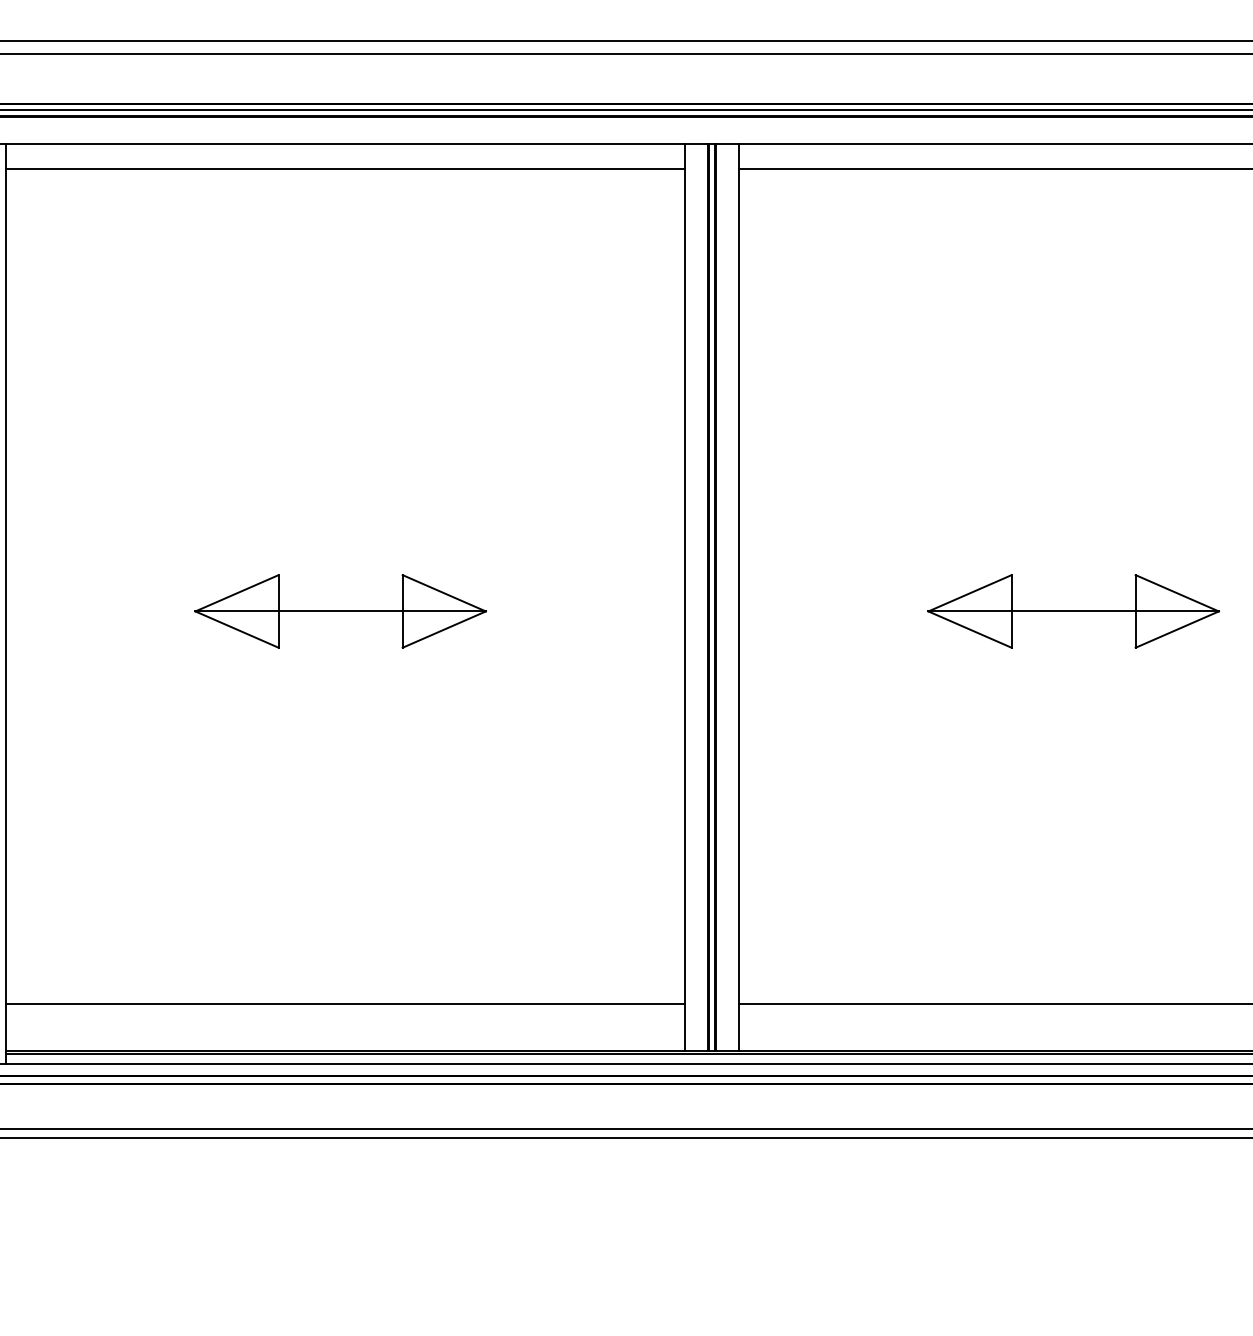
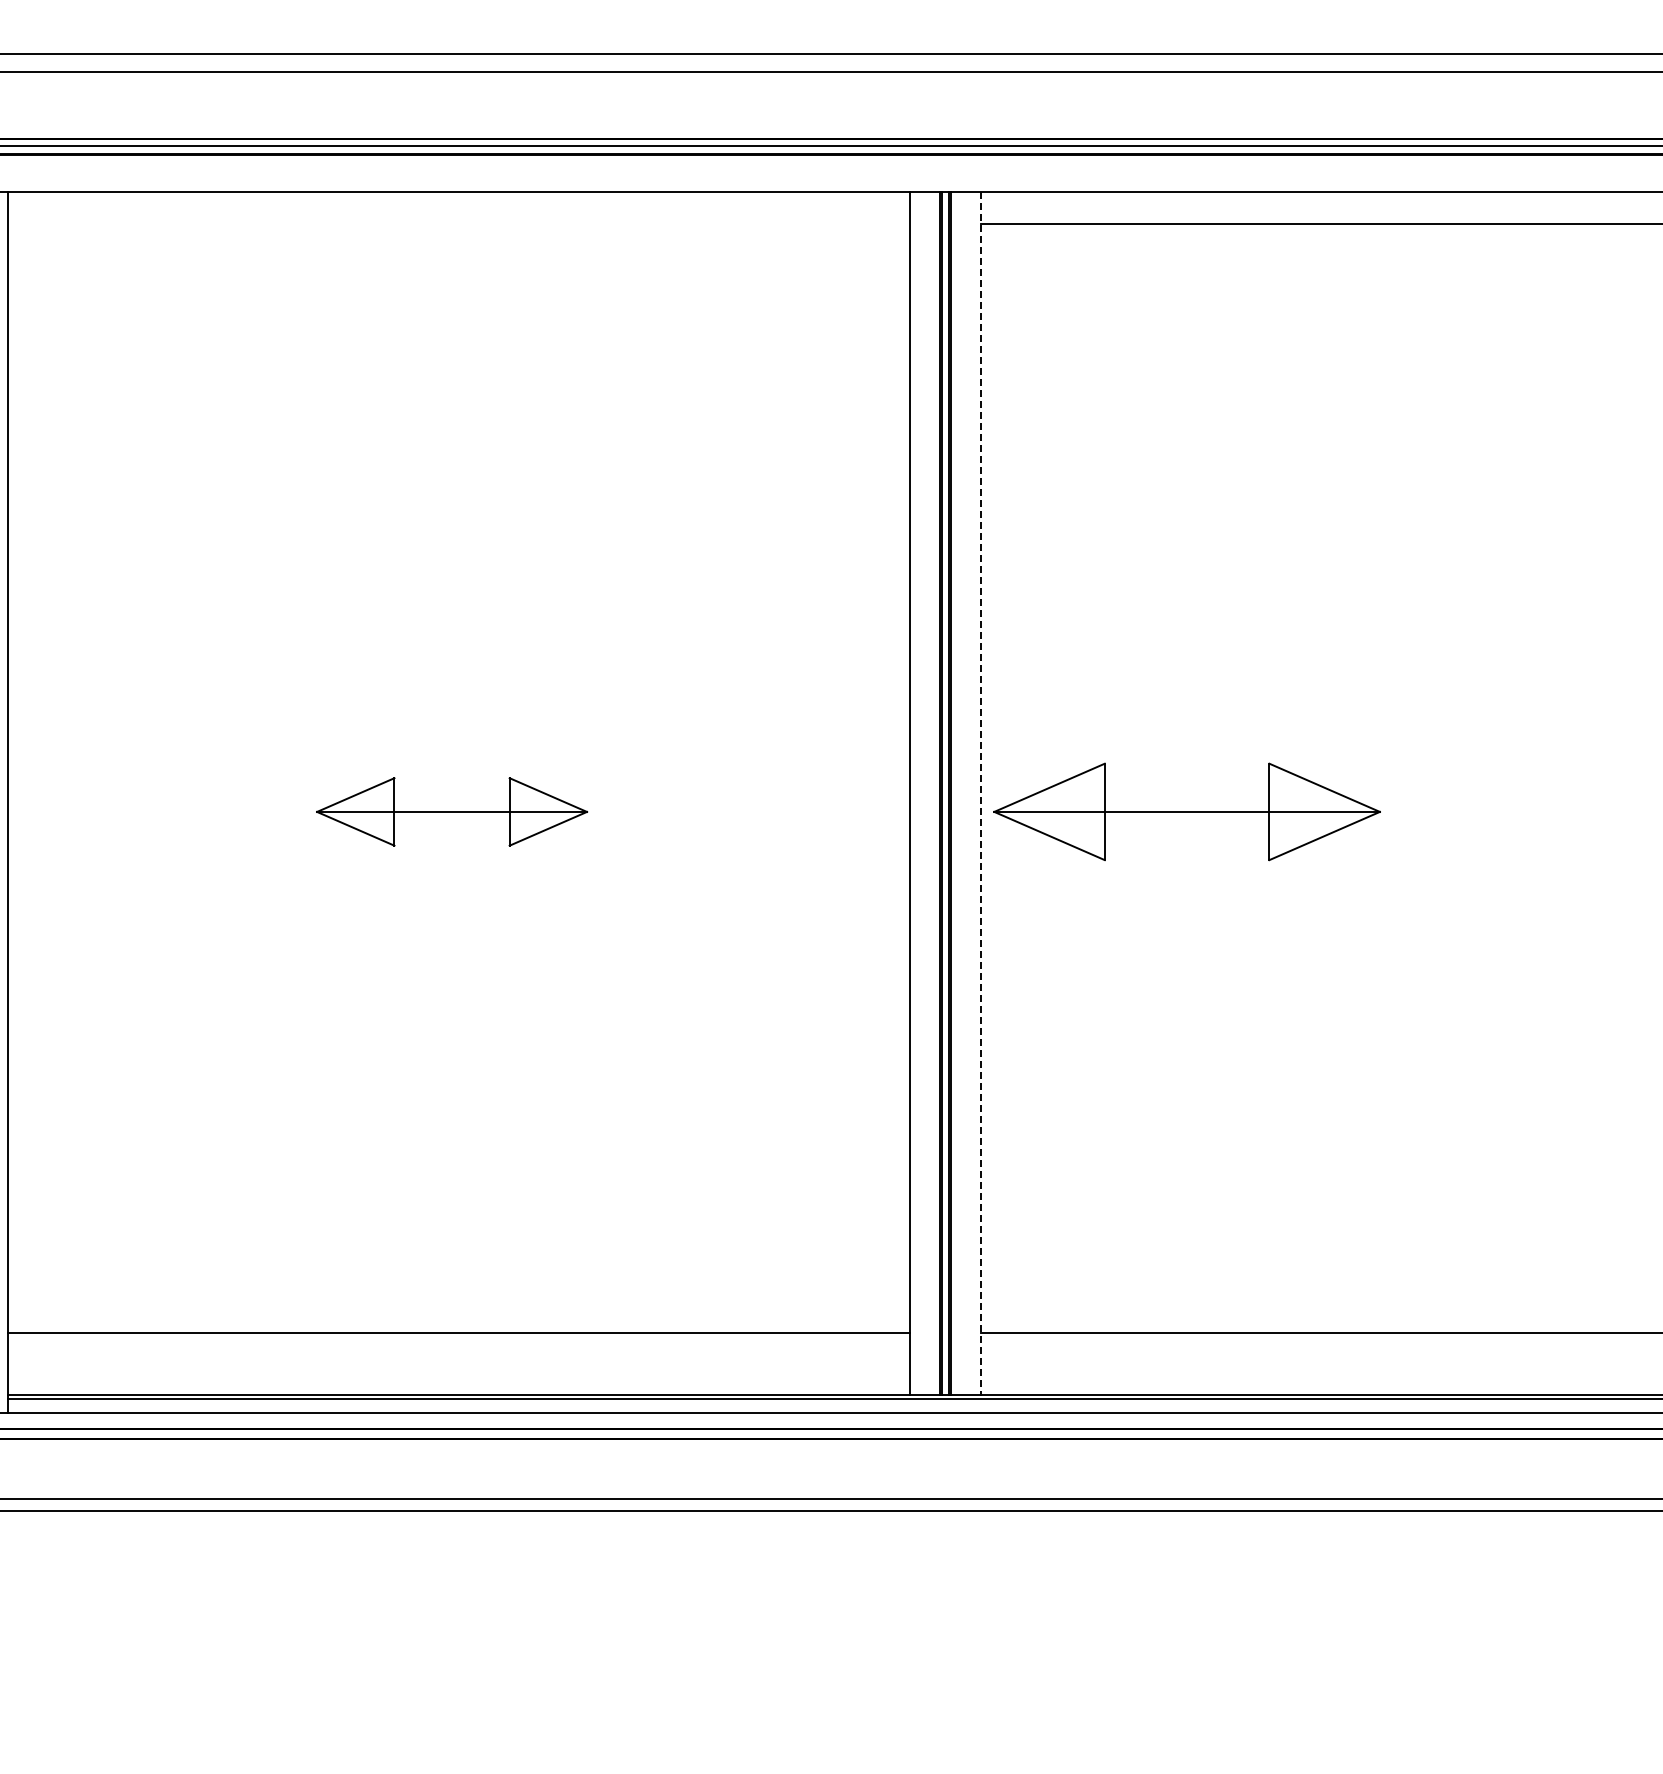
line: (345, 168) -> (458, 224), removed
line: (738, 597) -> (980, 793), solid -> dashed
part: (340, 611) -> (451, 811), size x0.7
part: (1073, 611) -> (1186, 811), moved

